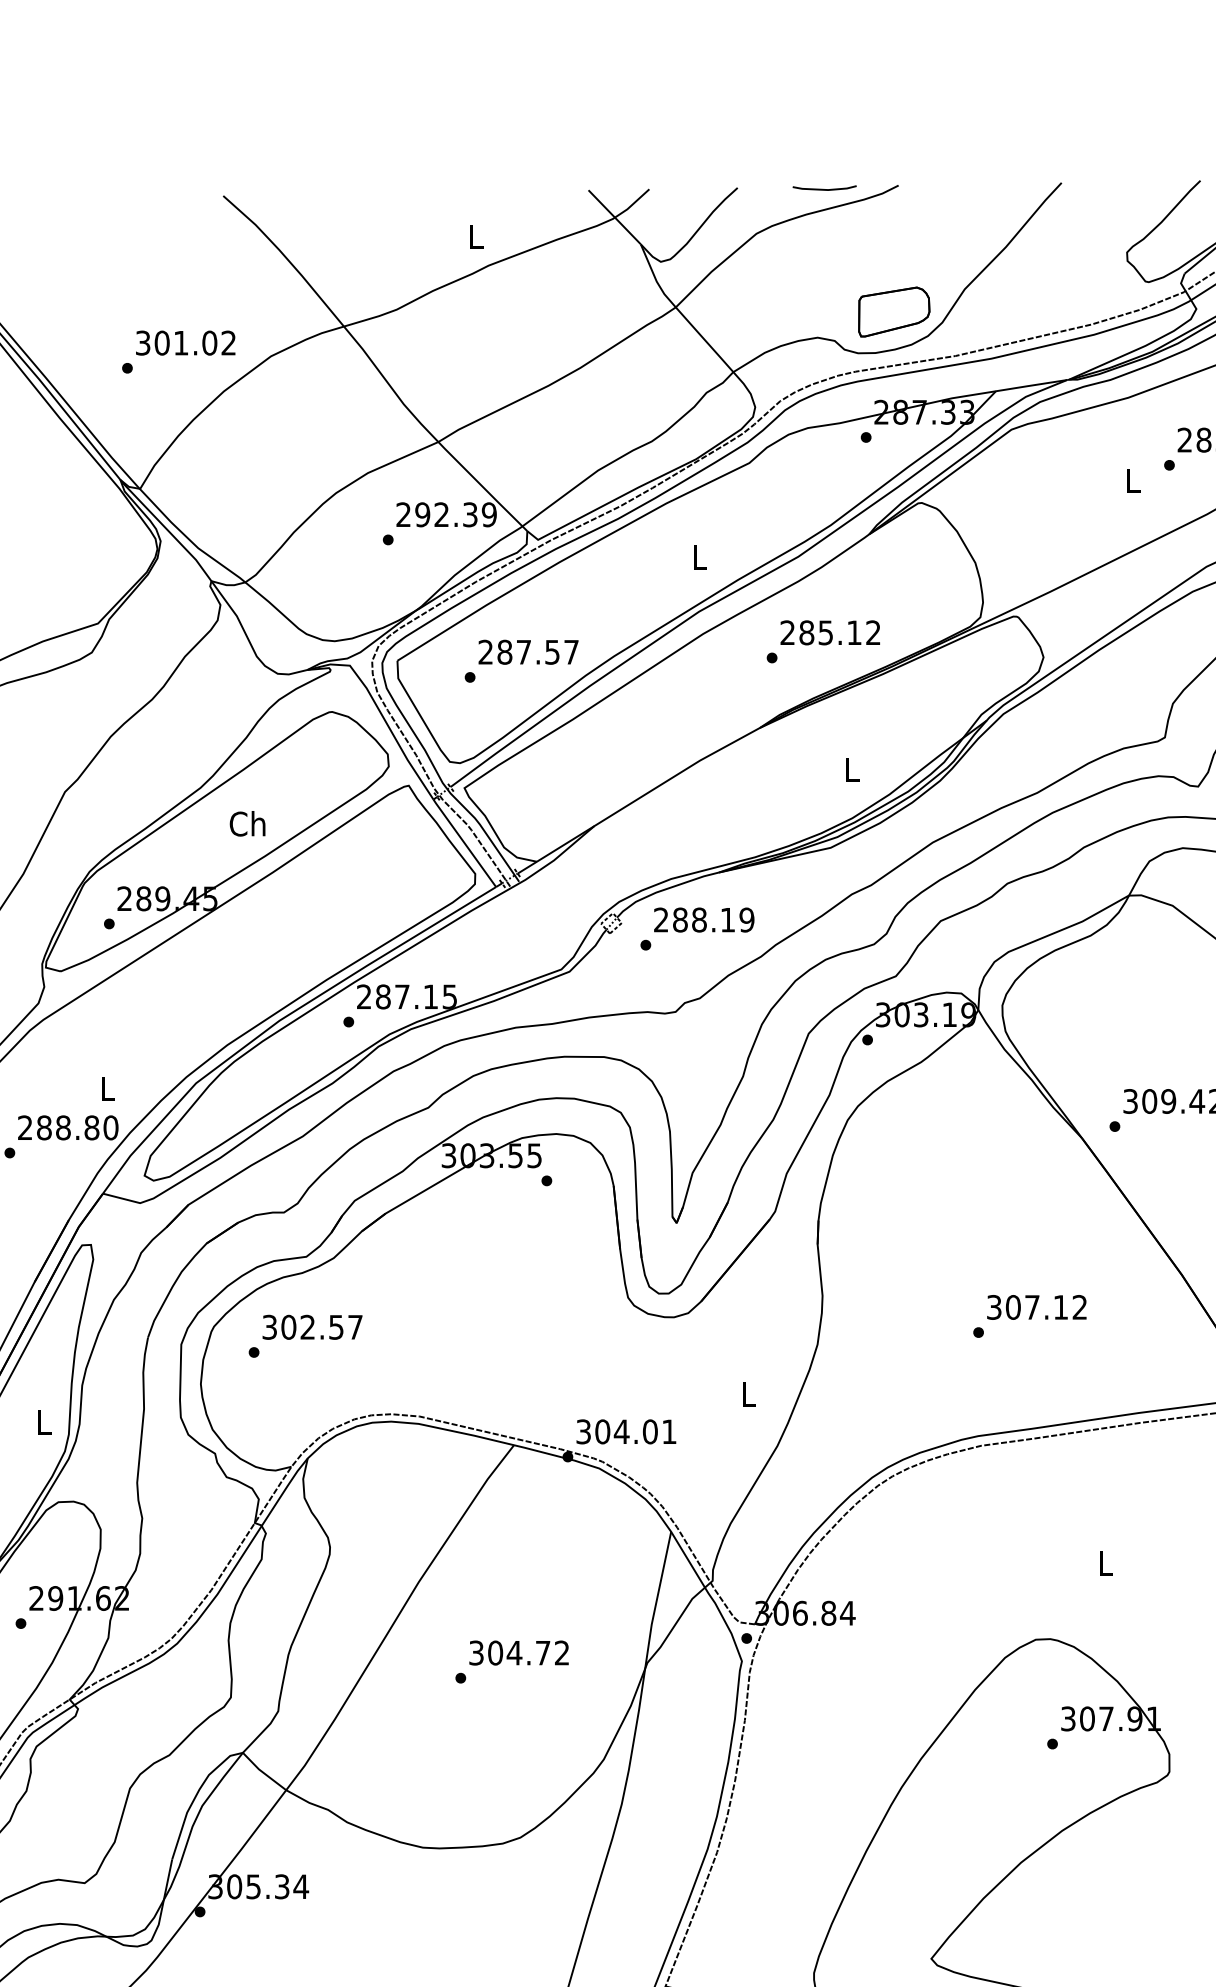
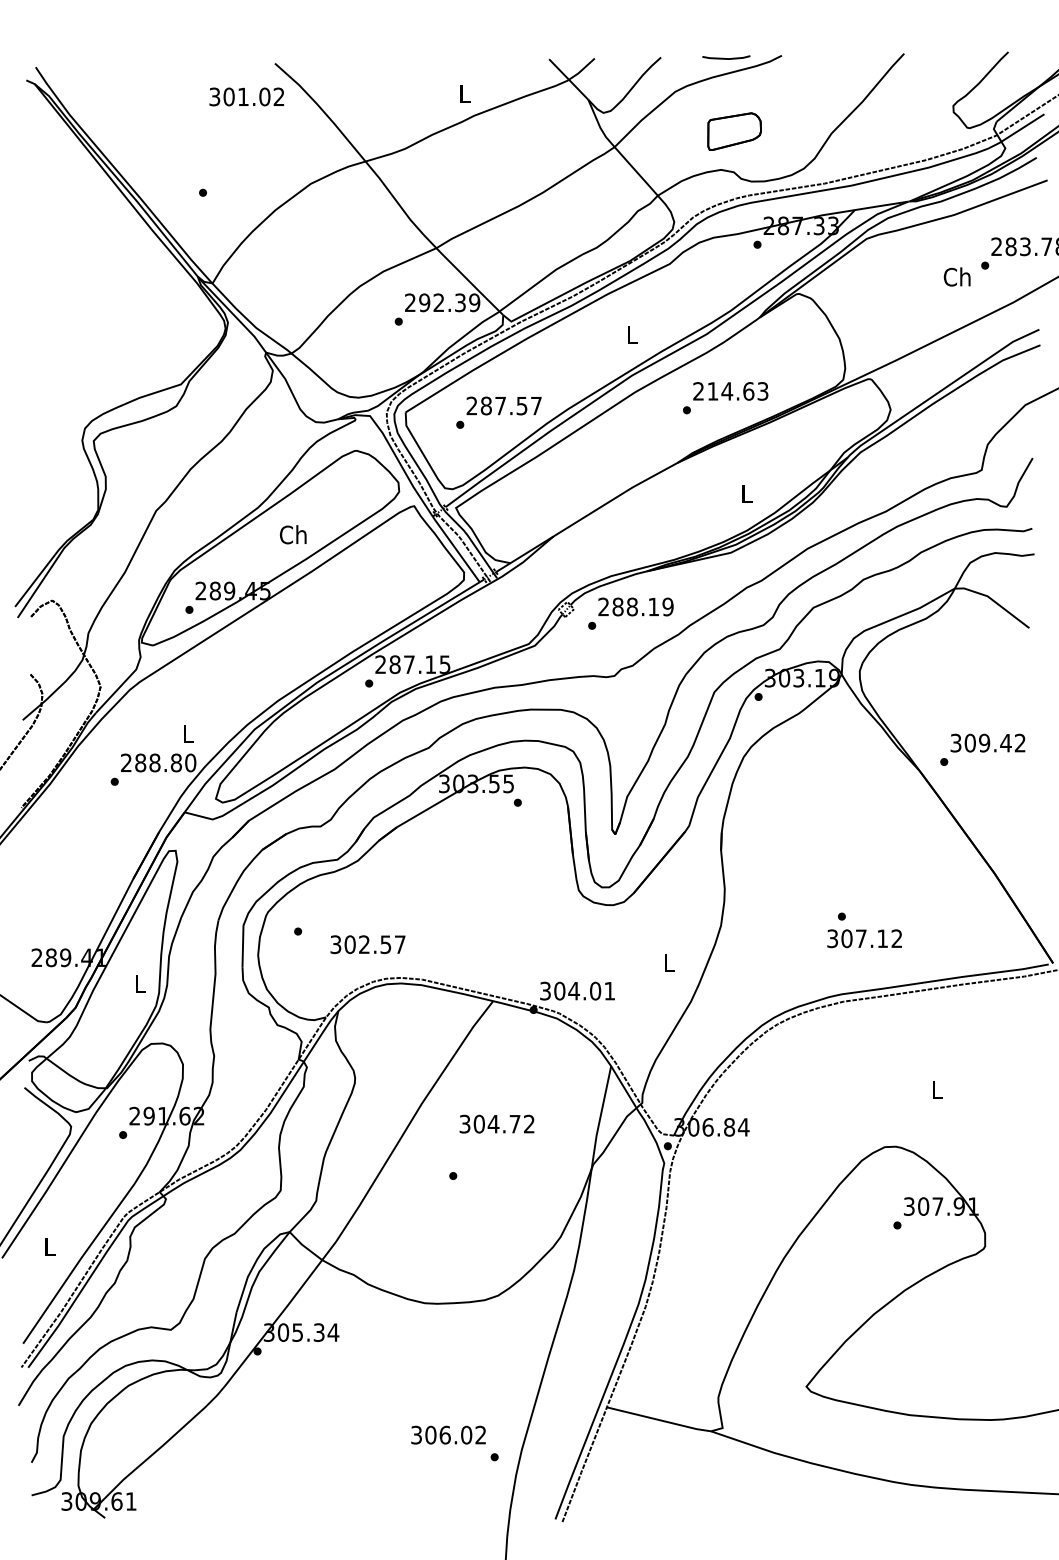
part: (894, 311) -> (734, 131), moved
text: (185, 342) -> (246, 96), moved
text: (1131, 479) -> (956, 276), L -> Ch
text: (839, 632) -> (737, 391), 285.12 -> 214.63
text: (1036, 1307) -> (864, 938), moved
text: (311, 1327) -> (367, 944), moved
text: (518, 1652) -> (496, 1123), moved

